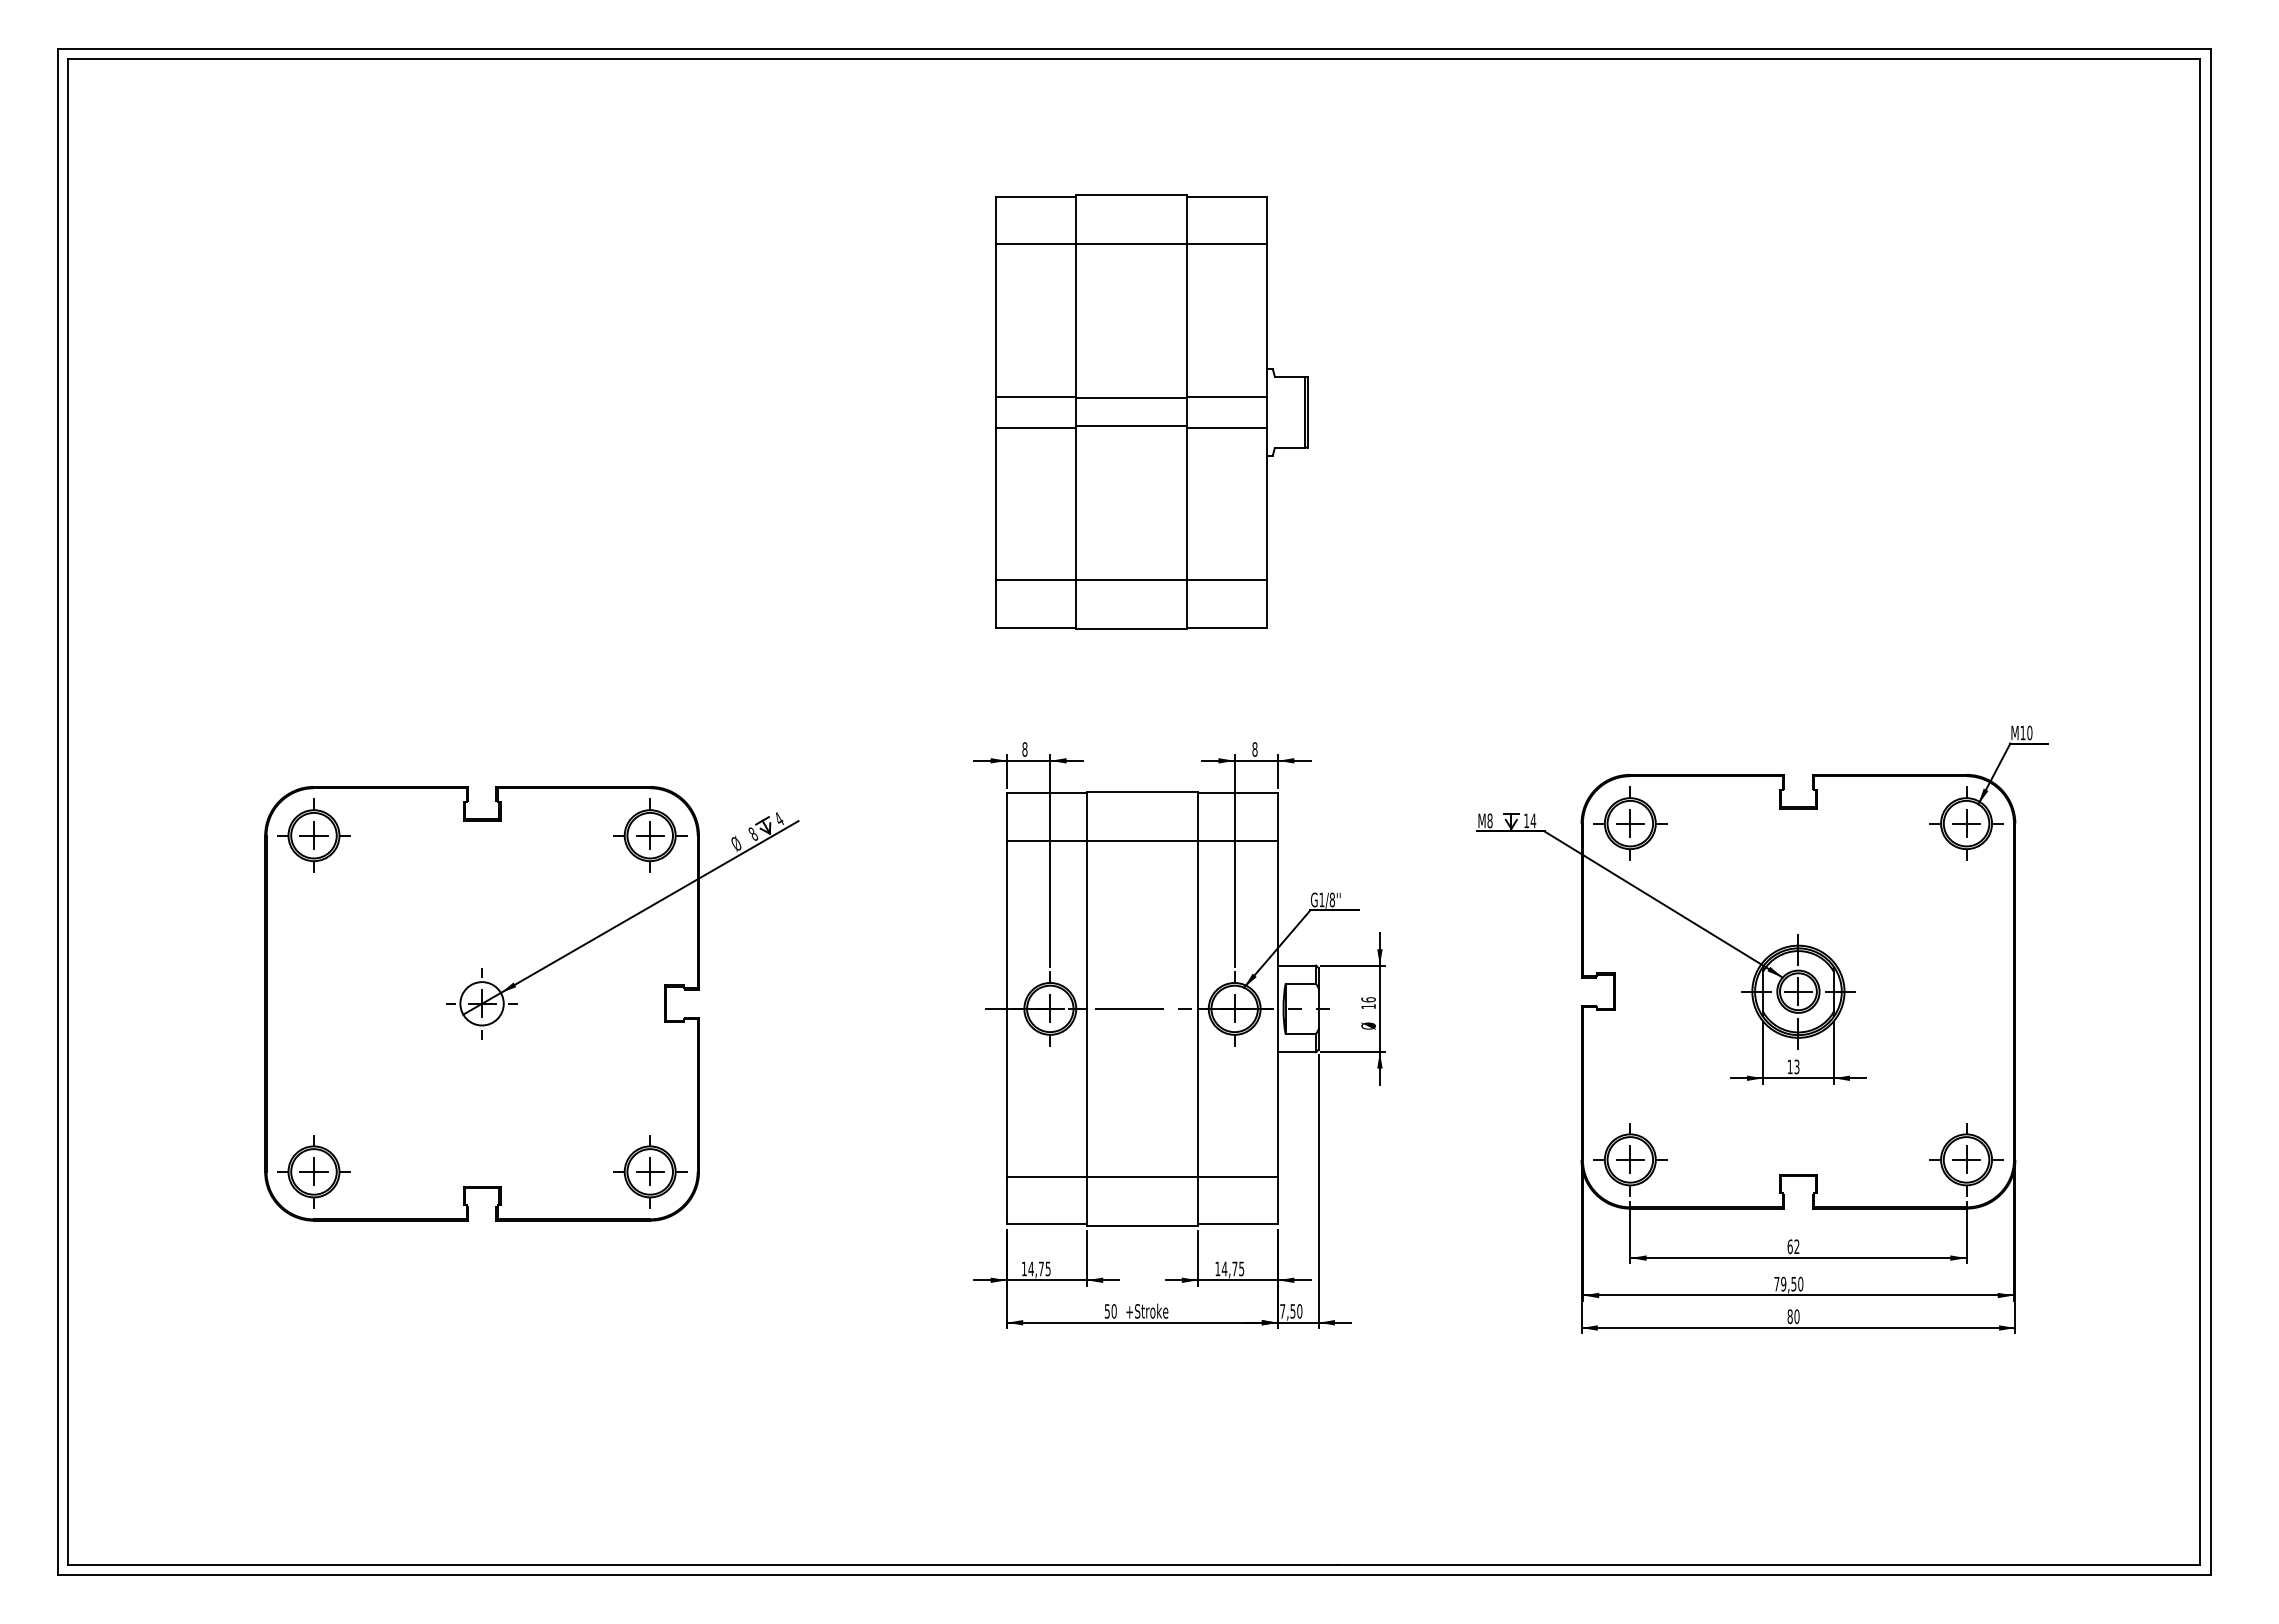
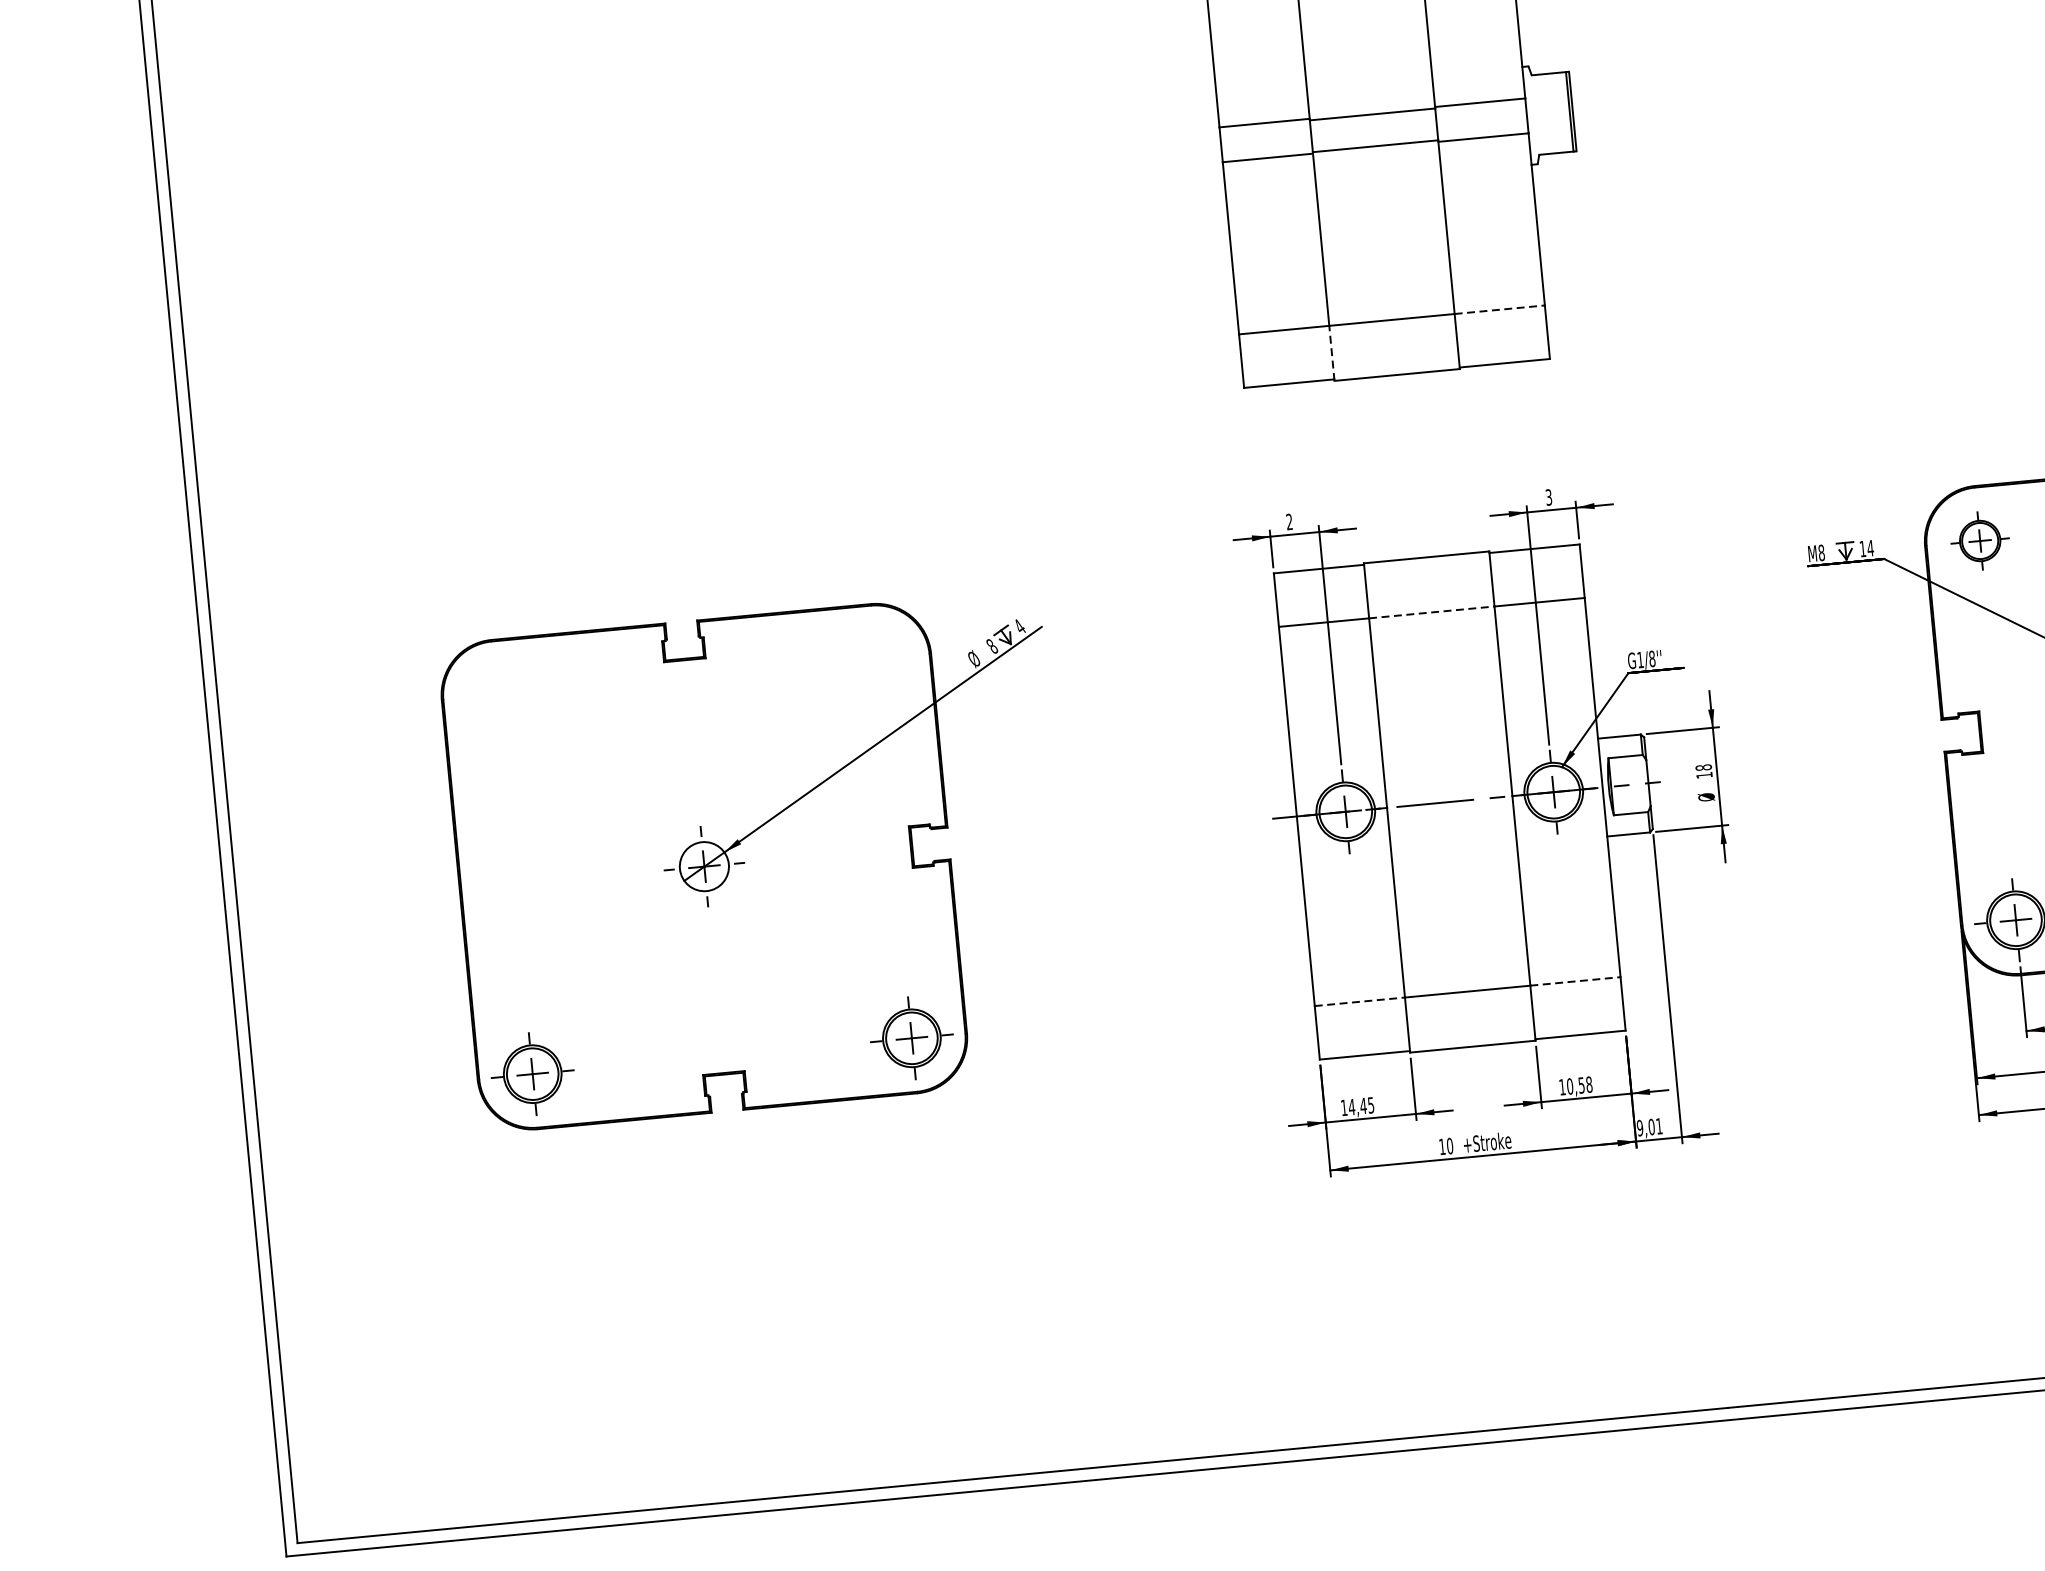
line: (1227, 580) -> (1499, 309), solid -> dashed
line: (1076, 604) -> (1332, 352), solid -> dashed
text: (1024, 749) -> (1288, 522), 8 -> 2
text: (1254, 749) -> (1548, 497), 8 -> 3
part: (1630, 823) -> (1980, 540), size x0.7
part: (313, 835) -> (496, 694), removed
part: (650, 835) -> (876, 658), removed
line: (1142, 840) -> (1431, 612), solid -> dashed
text: (1368, 999) -> (1703, 767), 16 -> 18
line: (1046, 1177) -> (1359, 1002), solid -> dashed
line: (1238, 1177) -> (1575, 981), solid -> dashed
text: (1041, 1268) -> (1363, 1105), 14,75 -> 14,45
text: (1232, 1268) -> (1578, 1085), 14,75 -> 10,58
text: (1106, 1311) -> (1441, 1147), 50 -> 10
text: (1291, 1311) -> (1650, 1127), 7,50 -> 9,01

